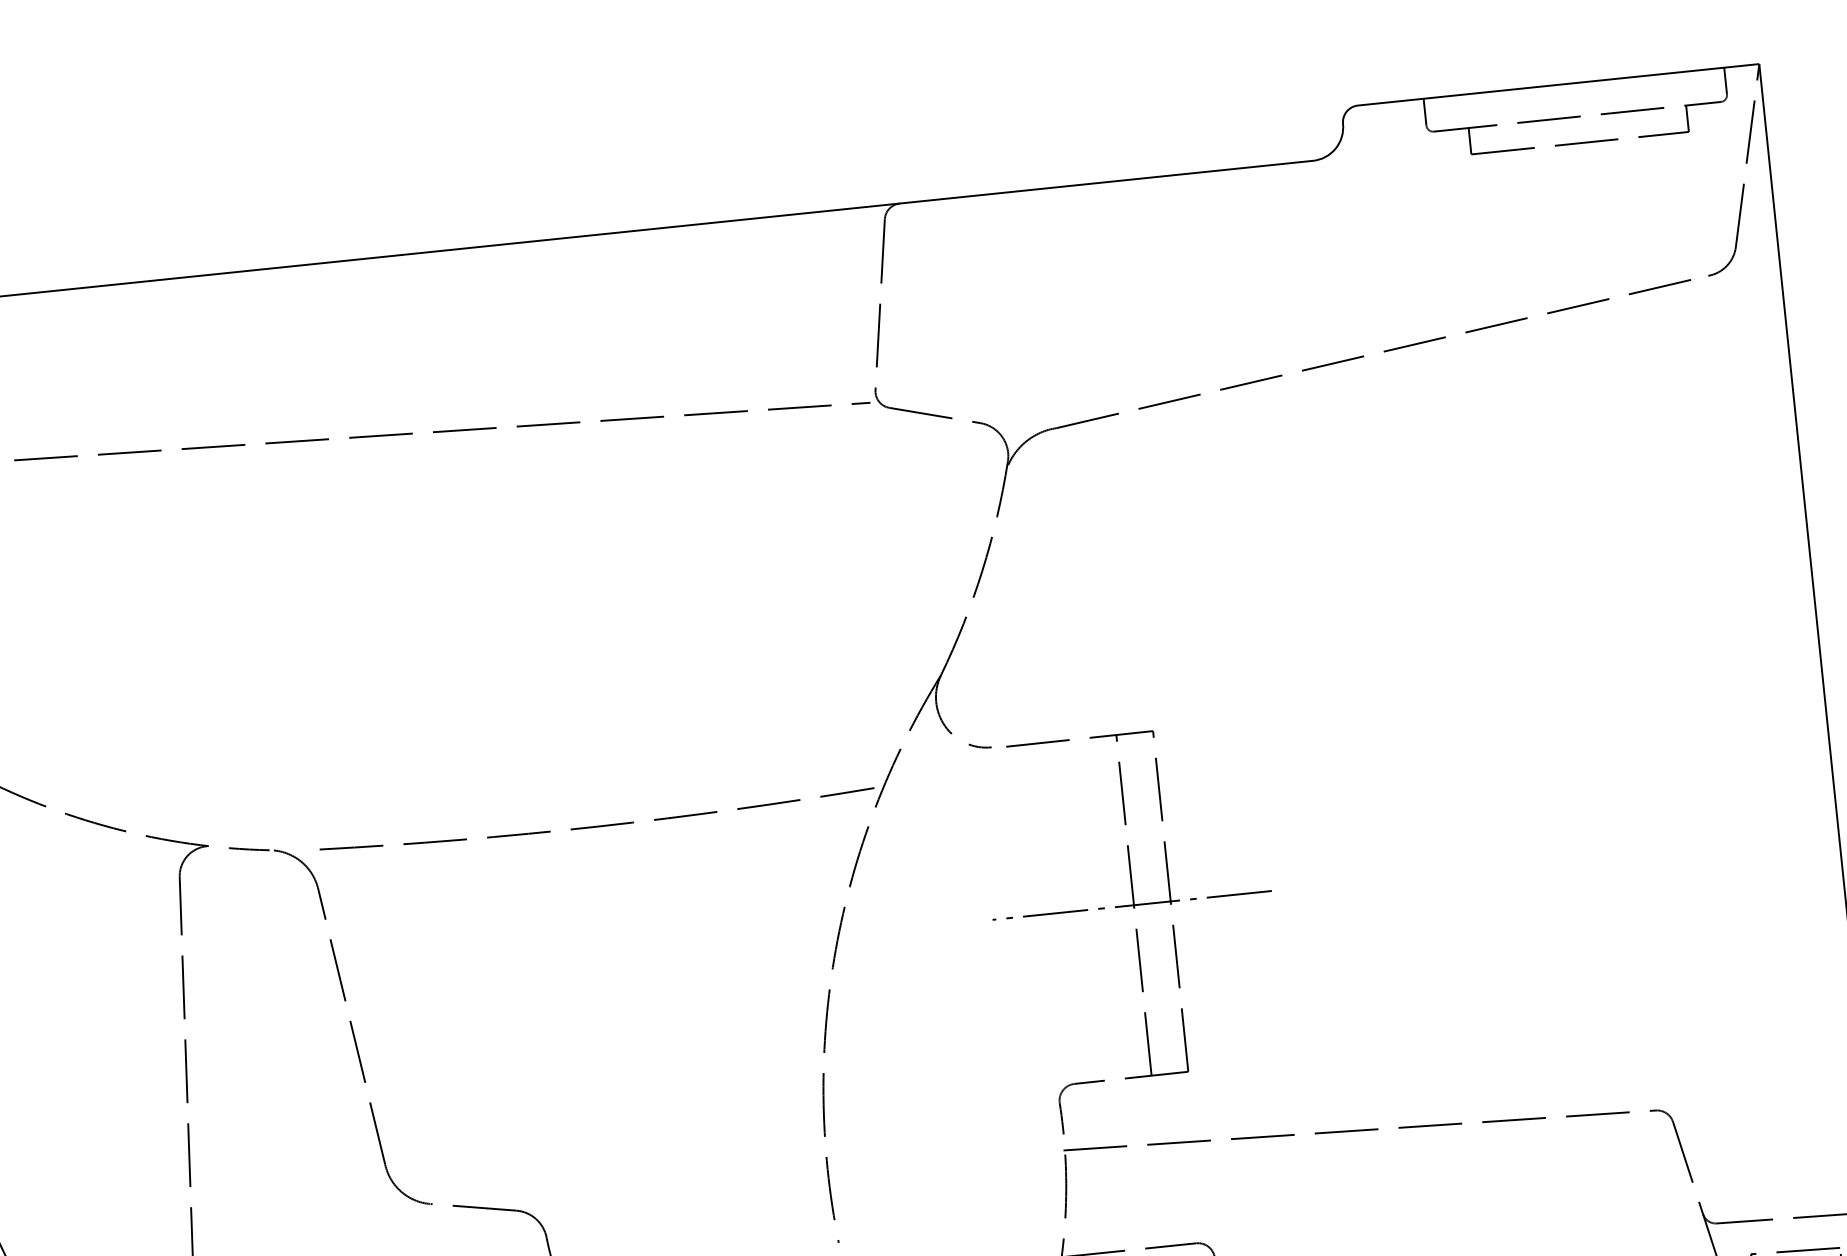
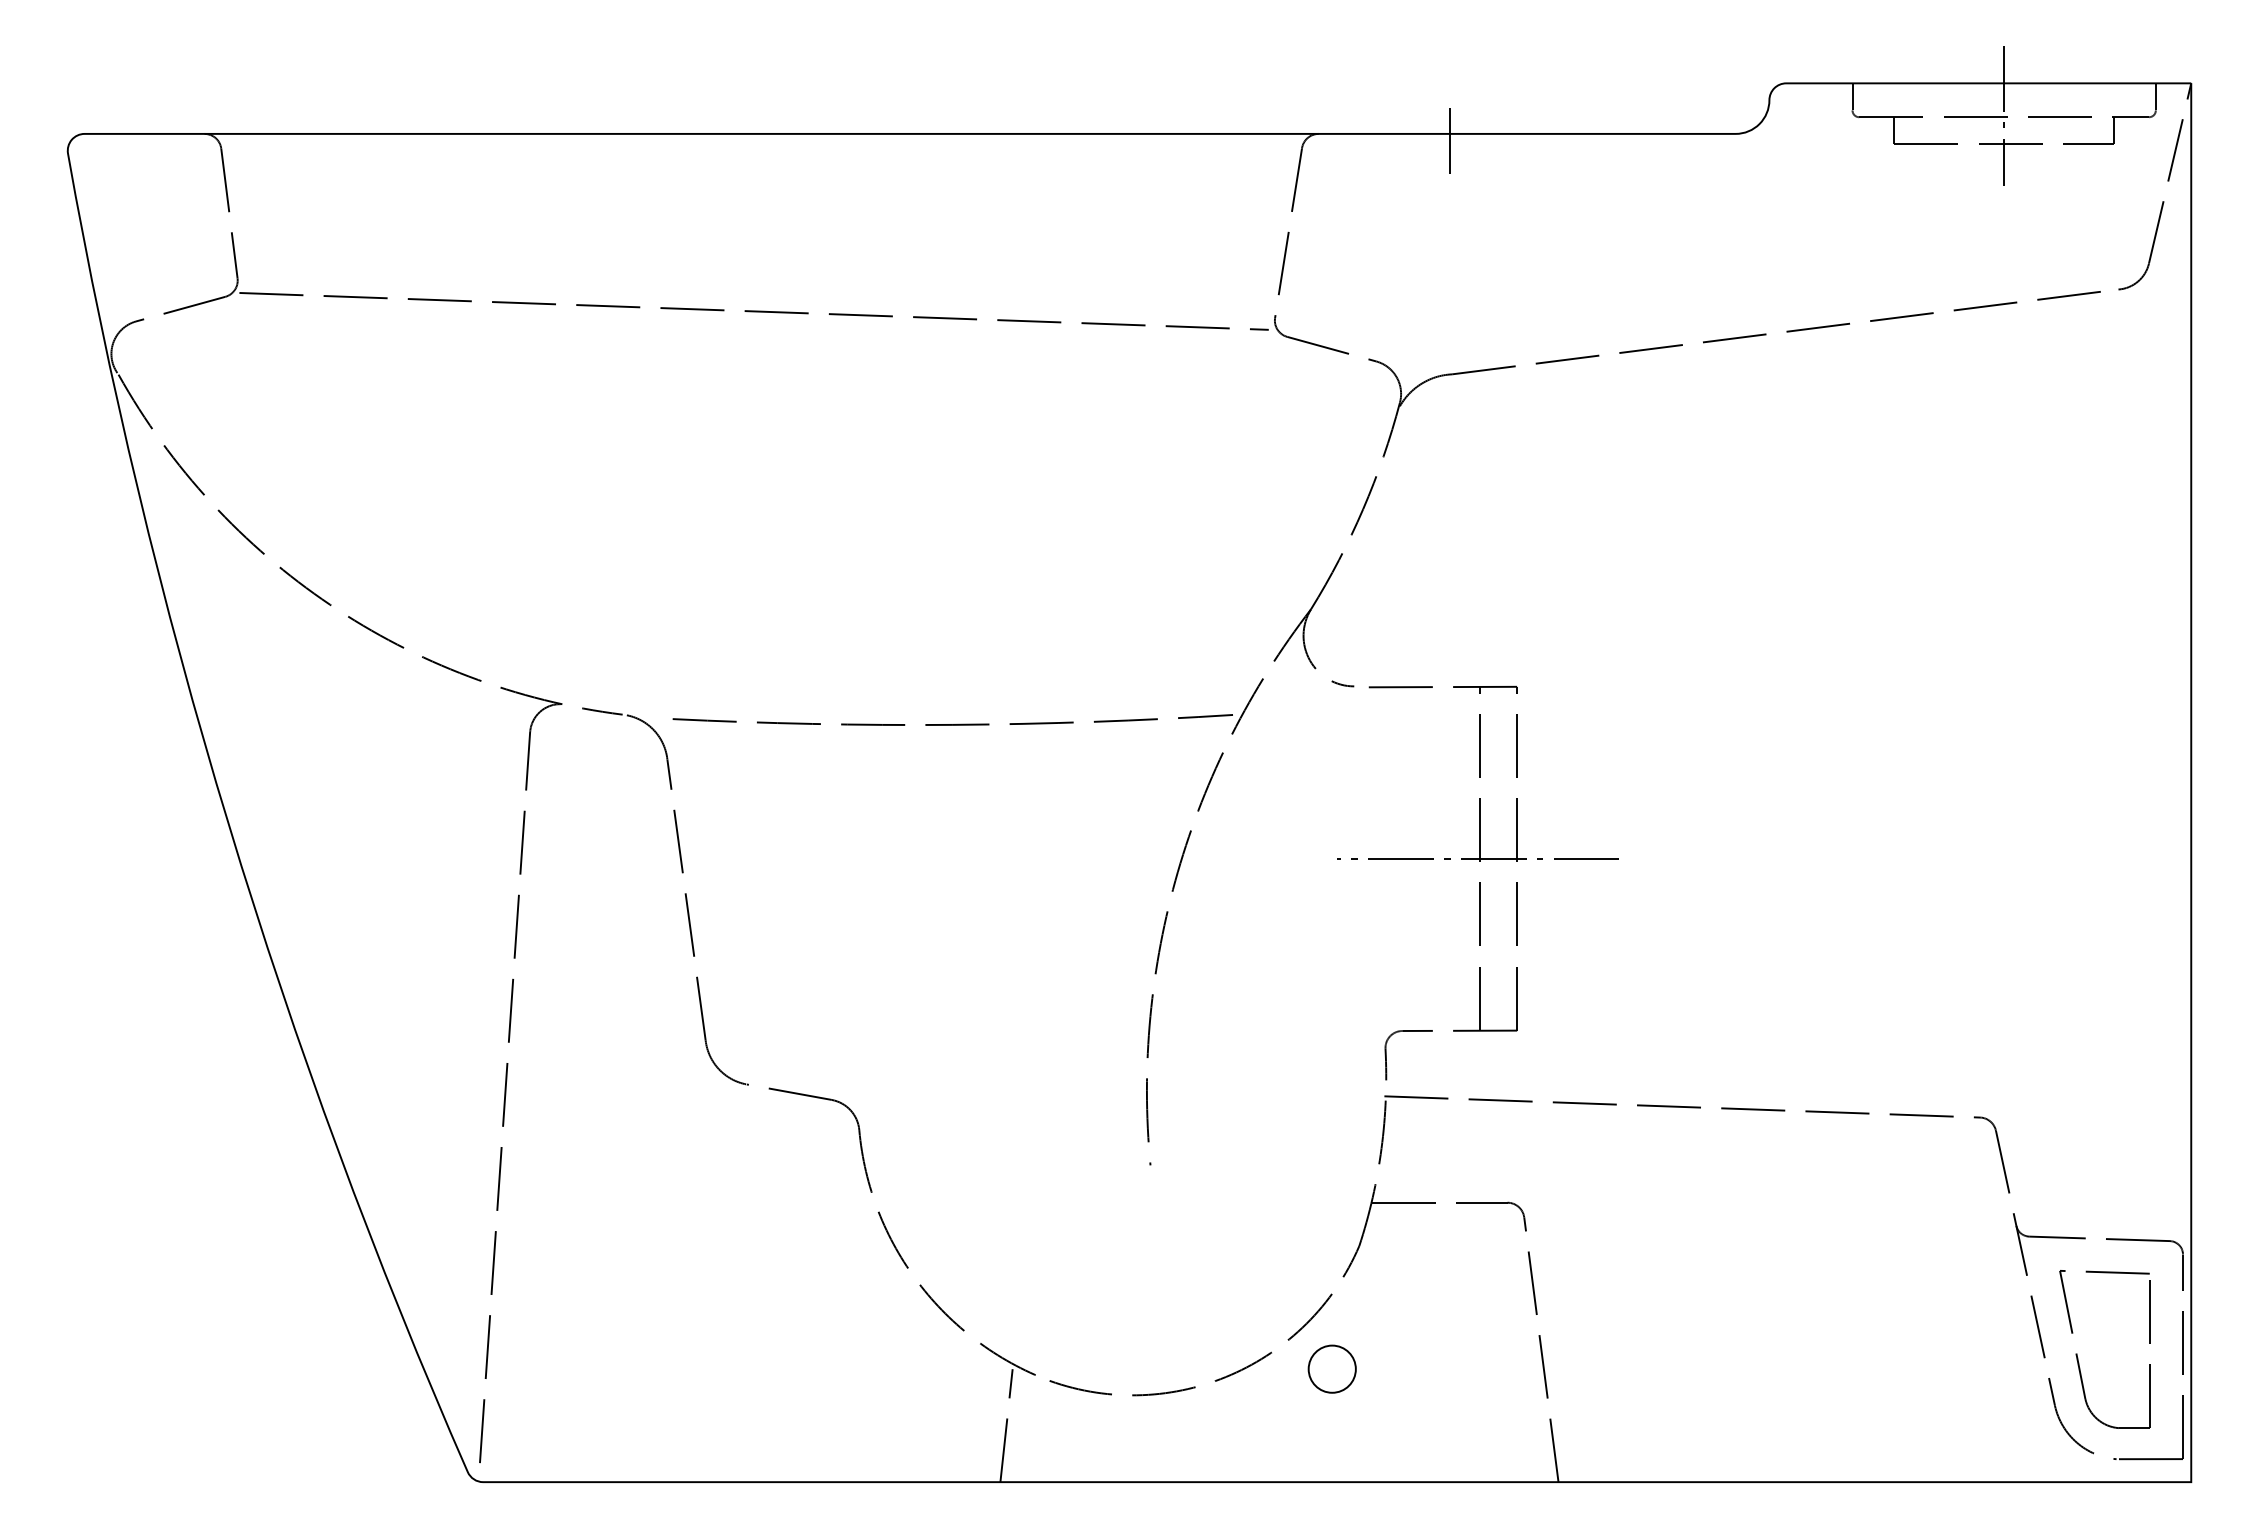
line: (1577, 115) -> (2004, 115), added
line: (1030, 196) -> (1449, 140), added

